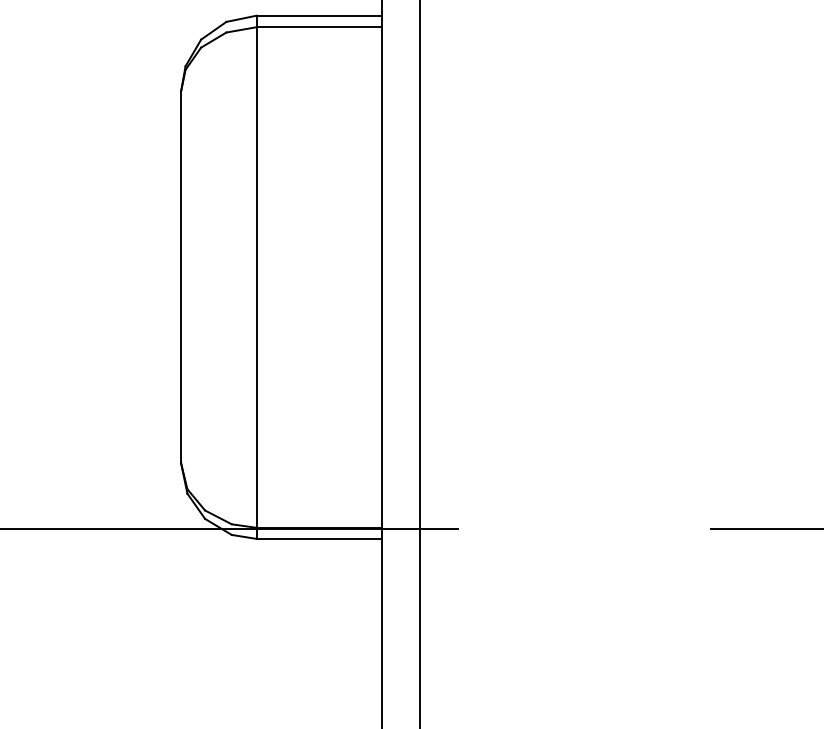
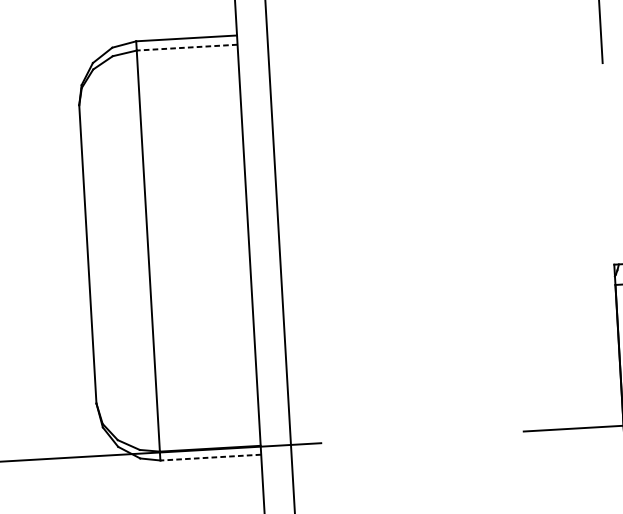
line: (319, 27) -> (187, 47), solid -> dashed
line: (319, 538) -> (210, 457), solid -> dashed

